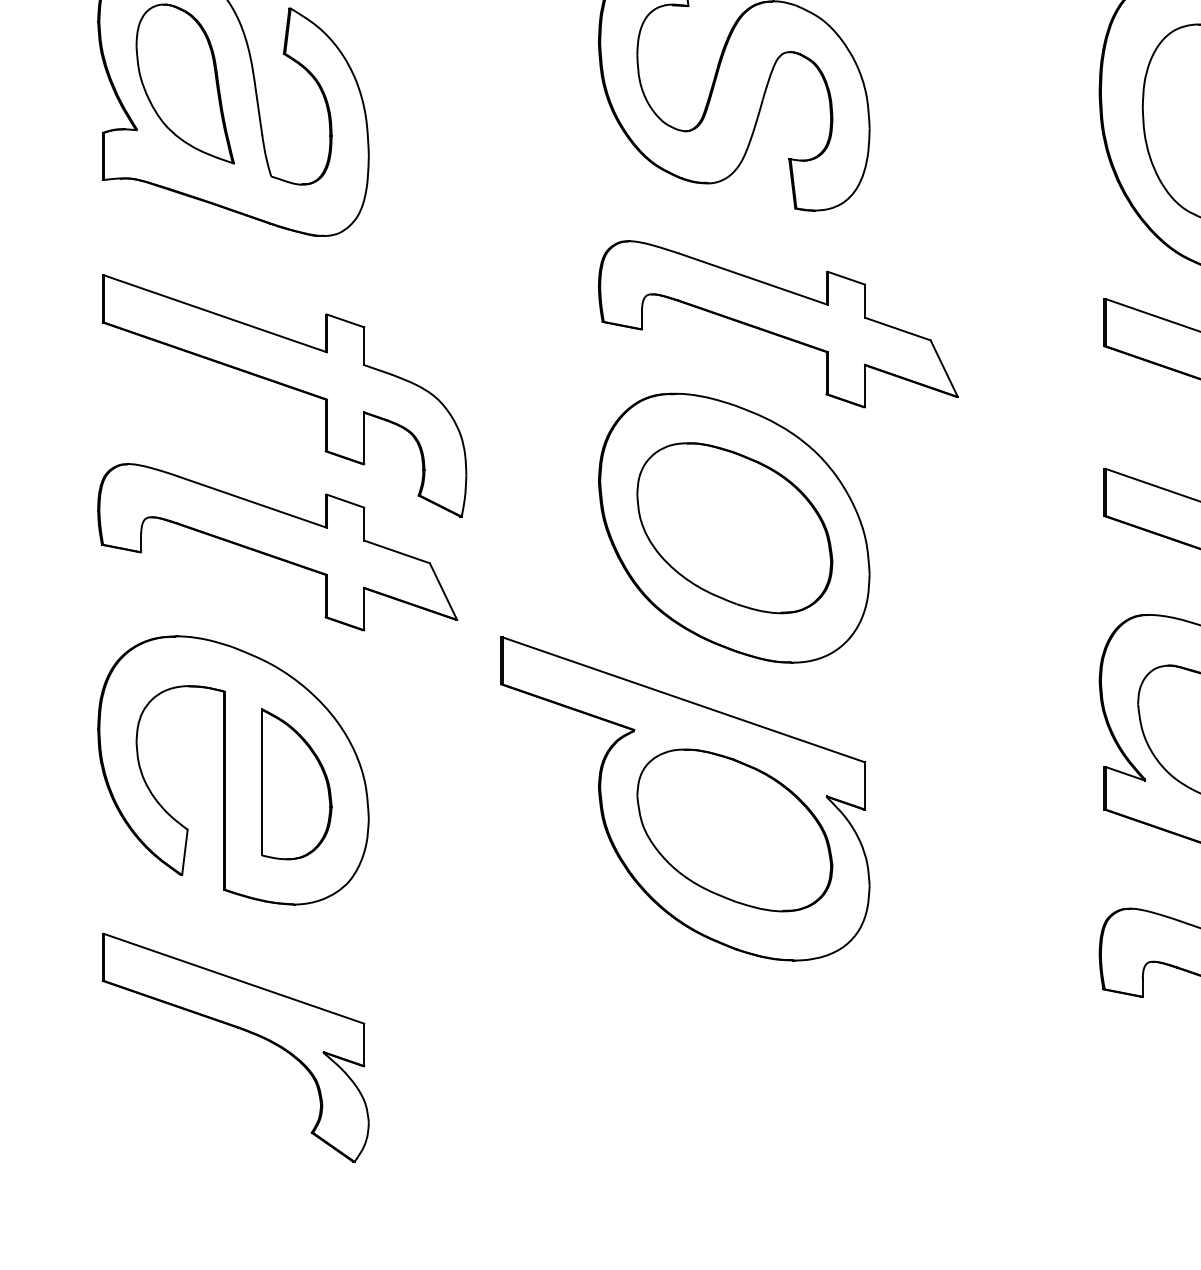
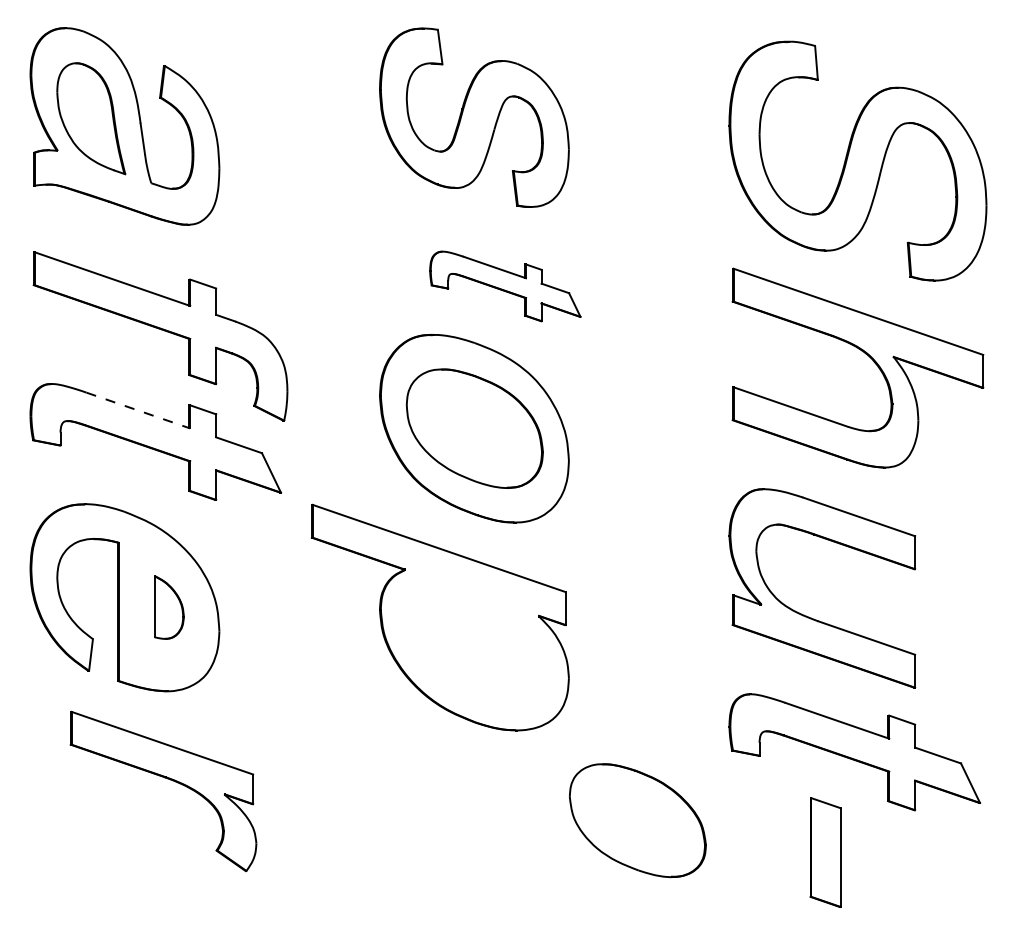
part: (778, 324) -> (505, 286), size x0.6
line: (252, 502) -> (138, 410), solid -> dashed
part: (297, 784) -> (169, 607), size x0.6
part: (734, 830) -> (637, 820), moved
part: (241, 1030) -> (167, 779), moved

